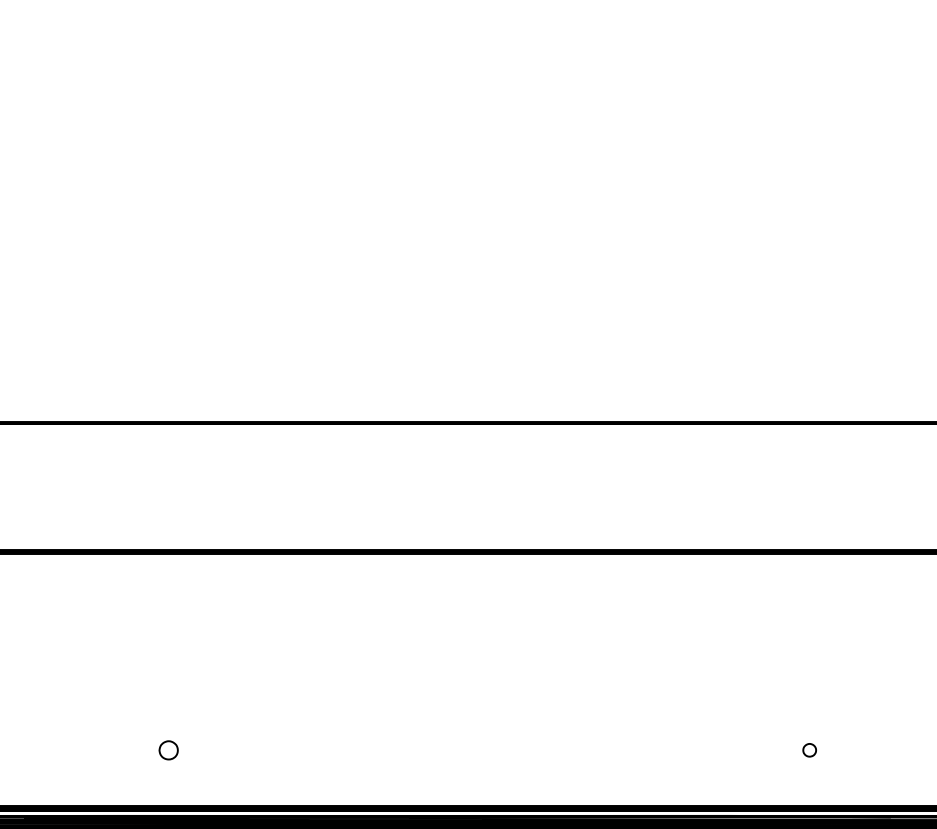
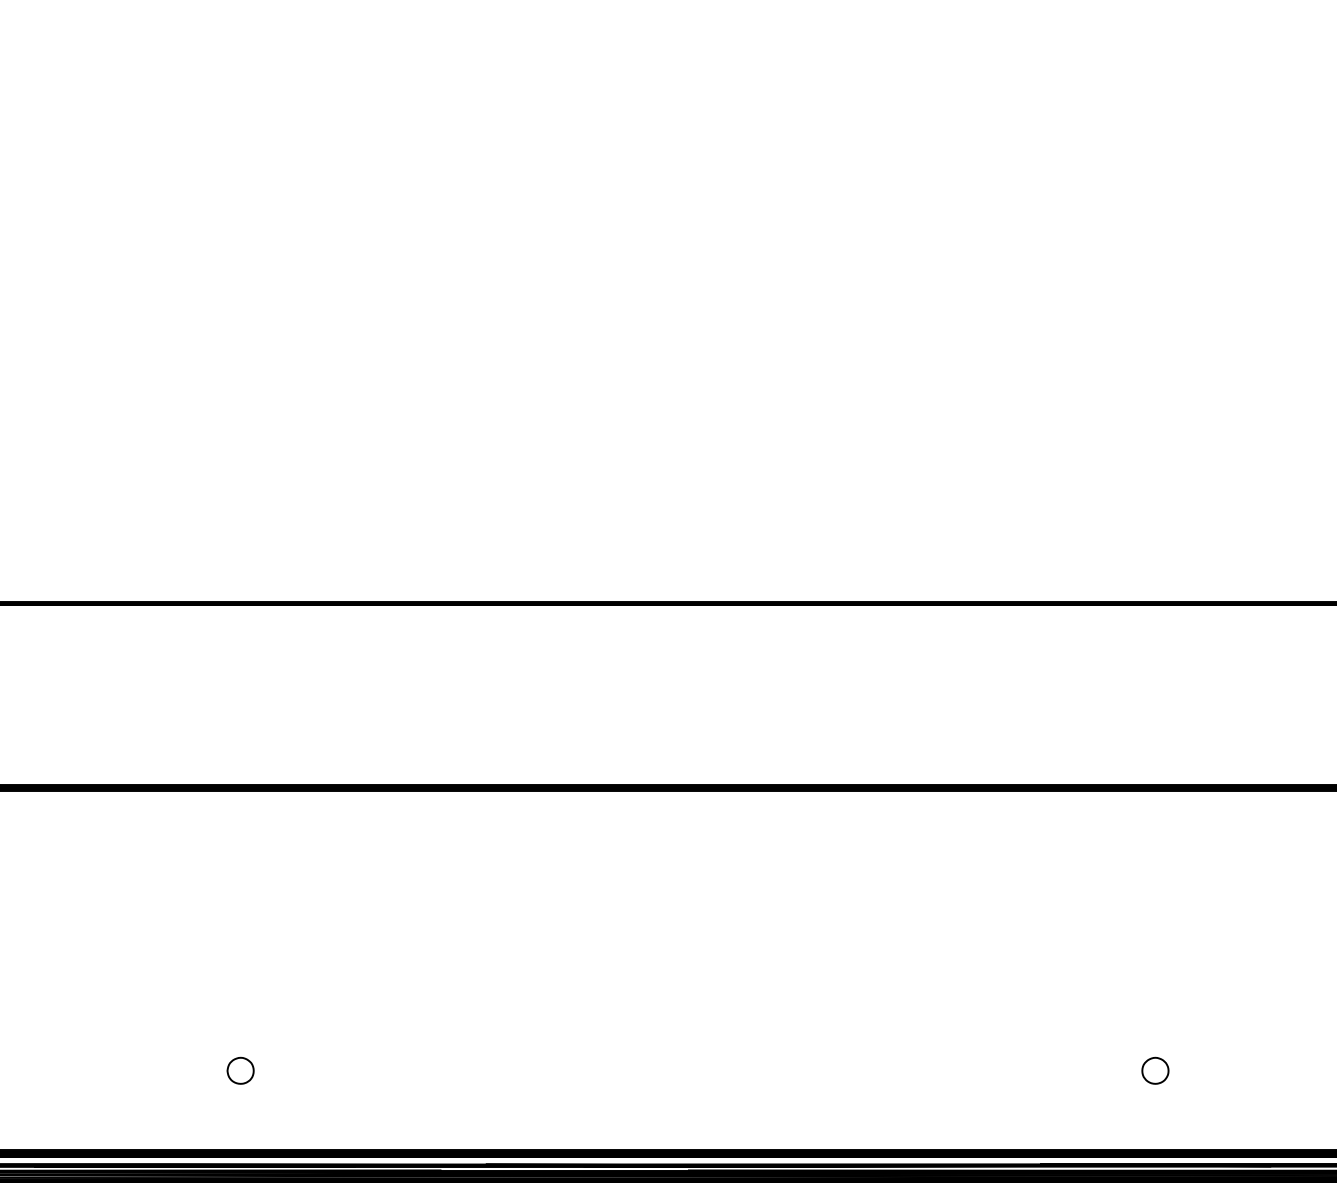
part: (809, 750) -> (1155, 1070), size x1.43

